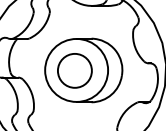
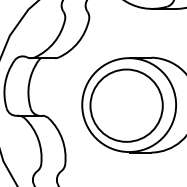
circle: (74, 70) -> (126, 105), size x1.43

